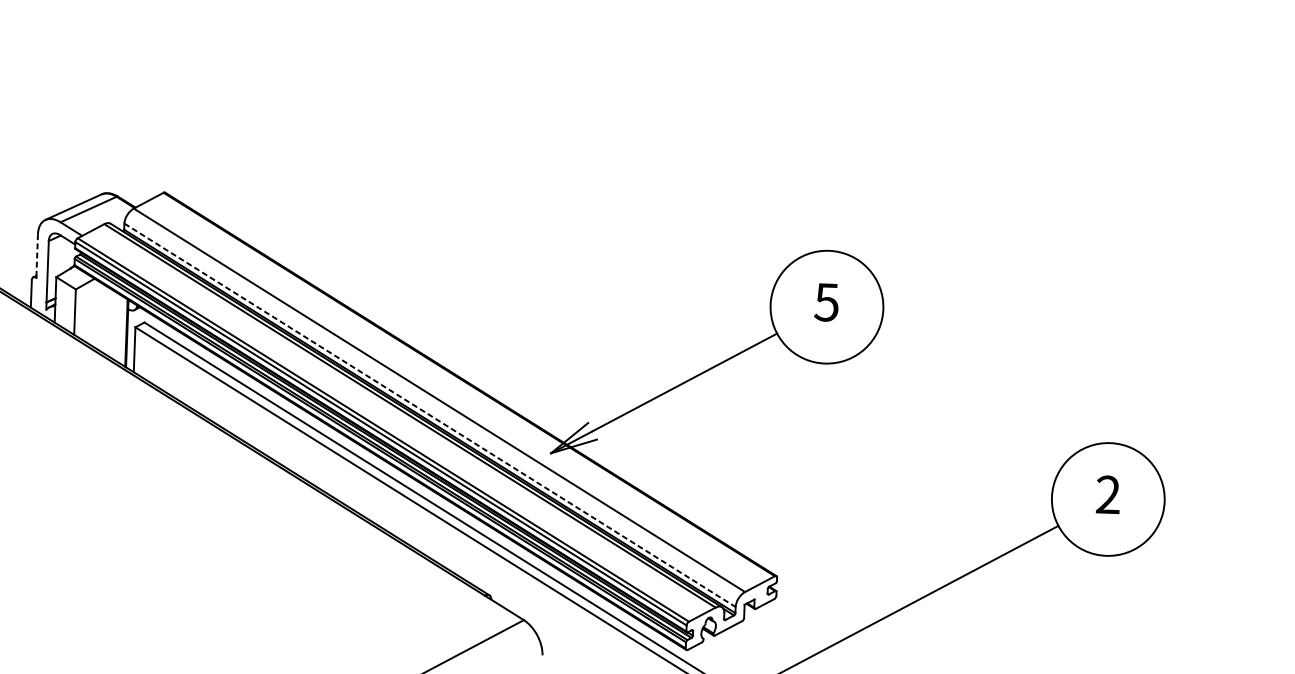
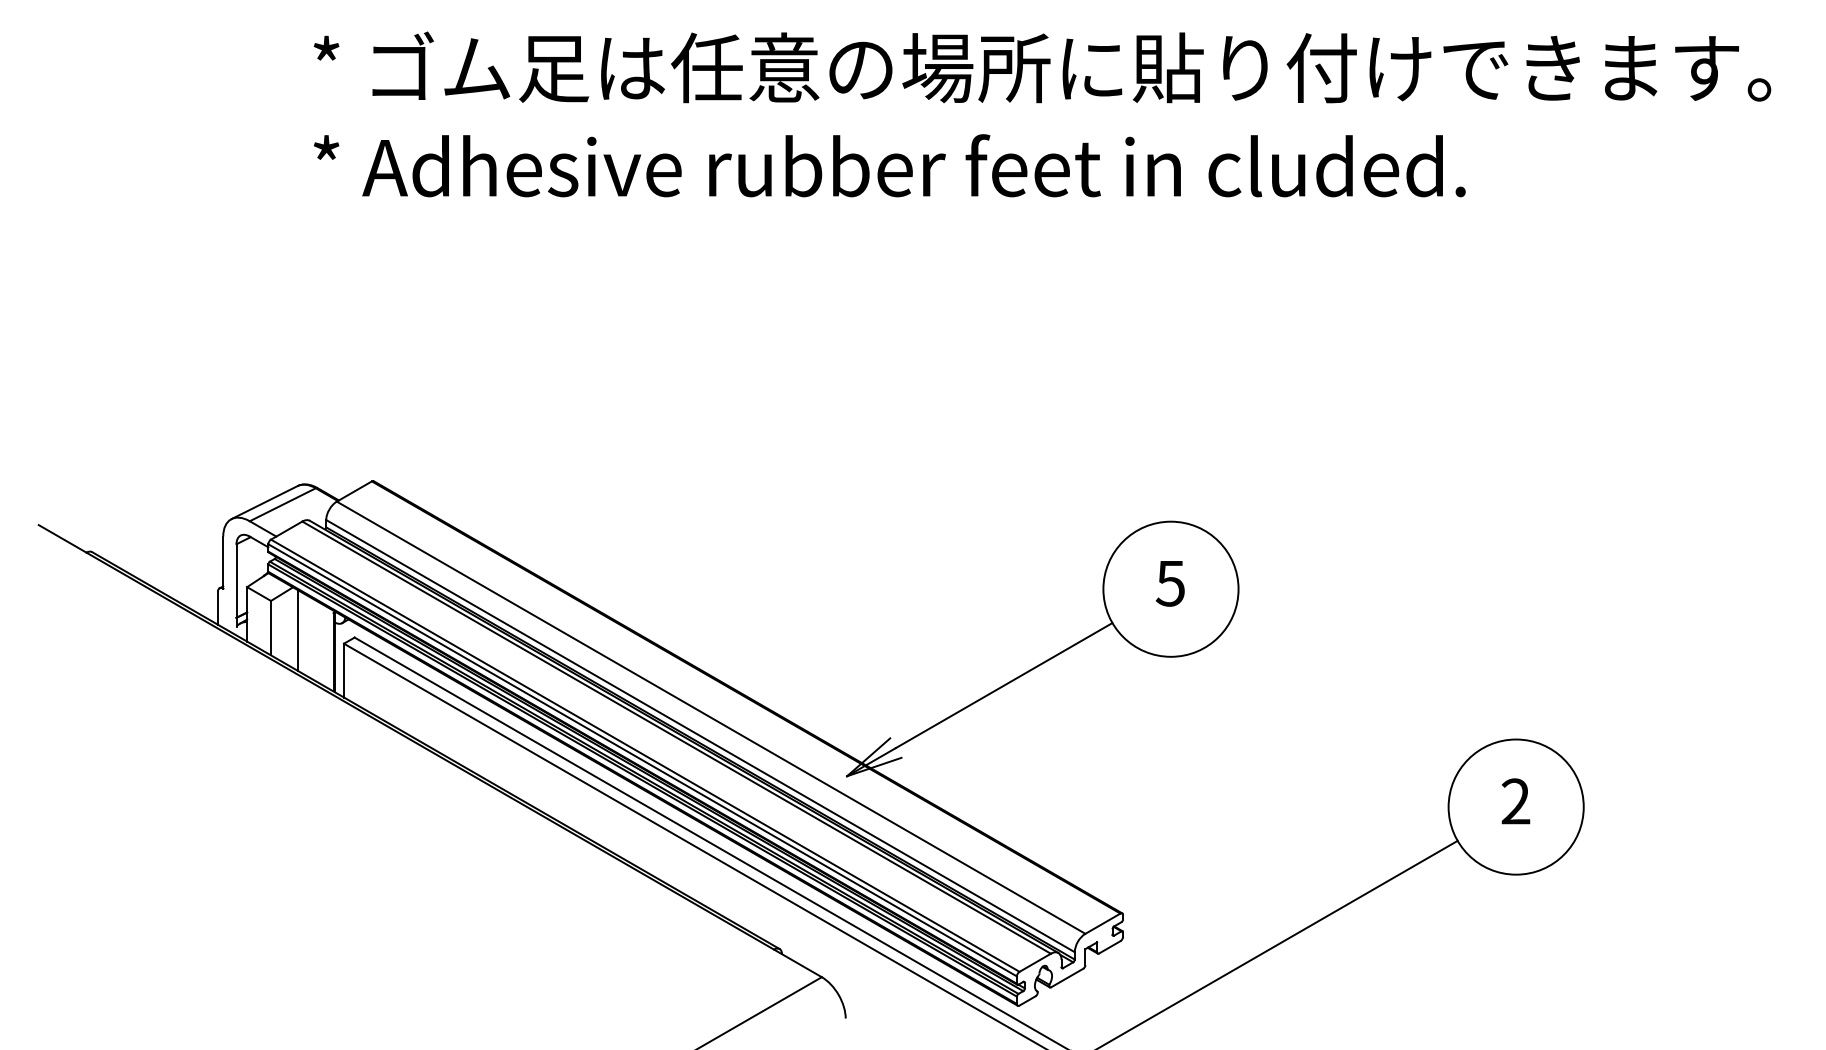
line: (37, 256) -> (223, 563), dashed -> solid
line: (97, 314) -> (297, 629), added
line: (429, 415) -> (700, 736), dashed -> solid

